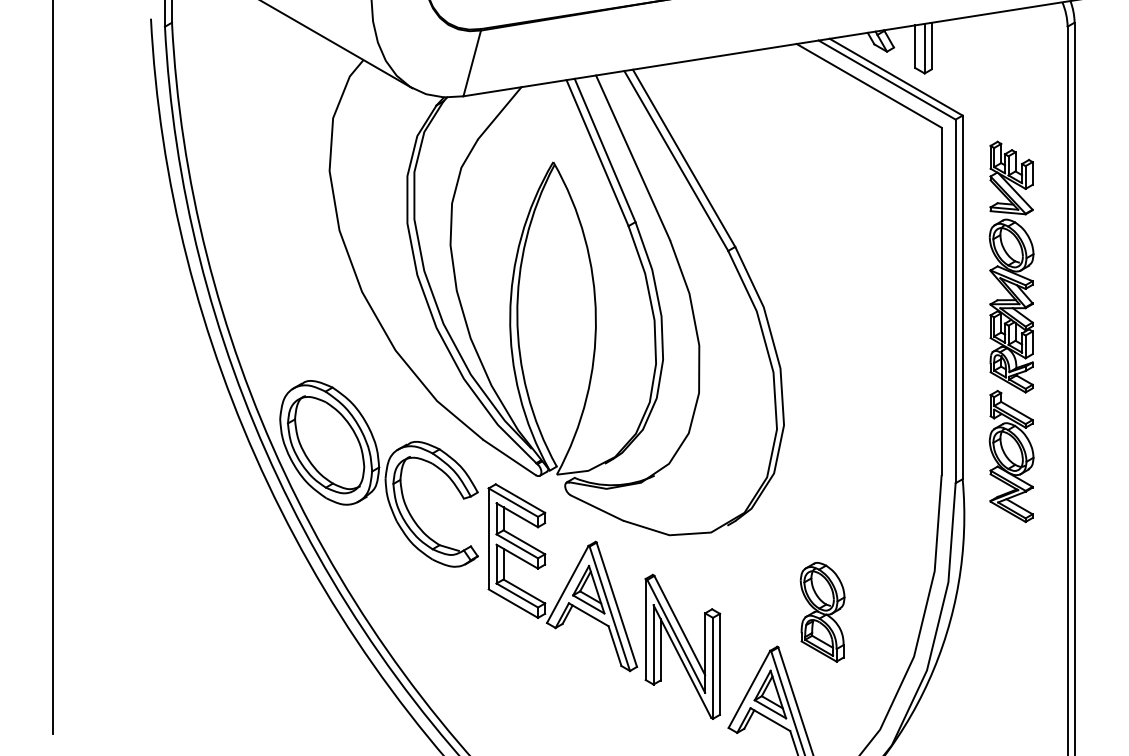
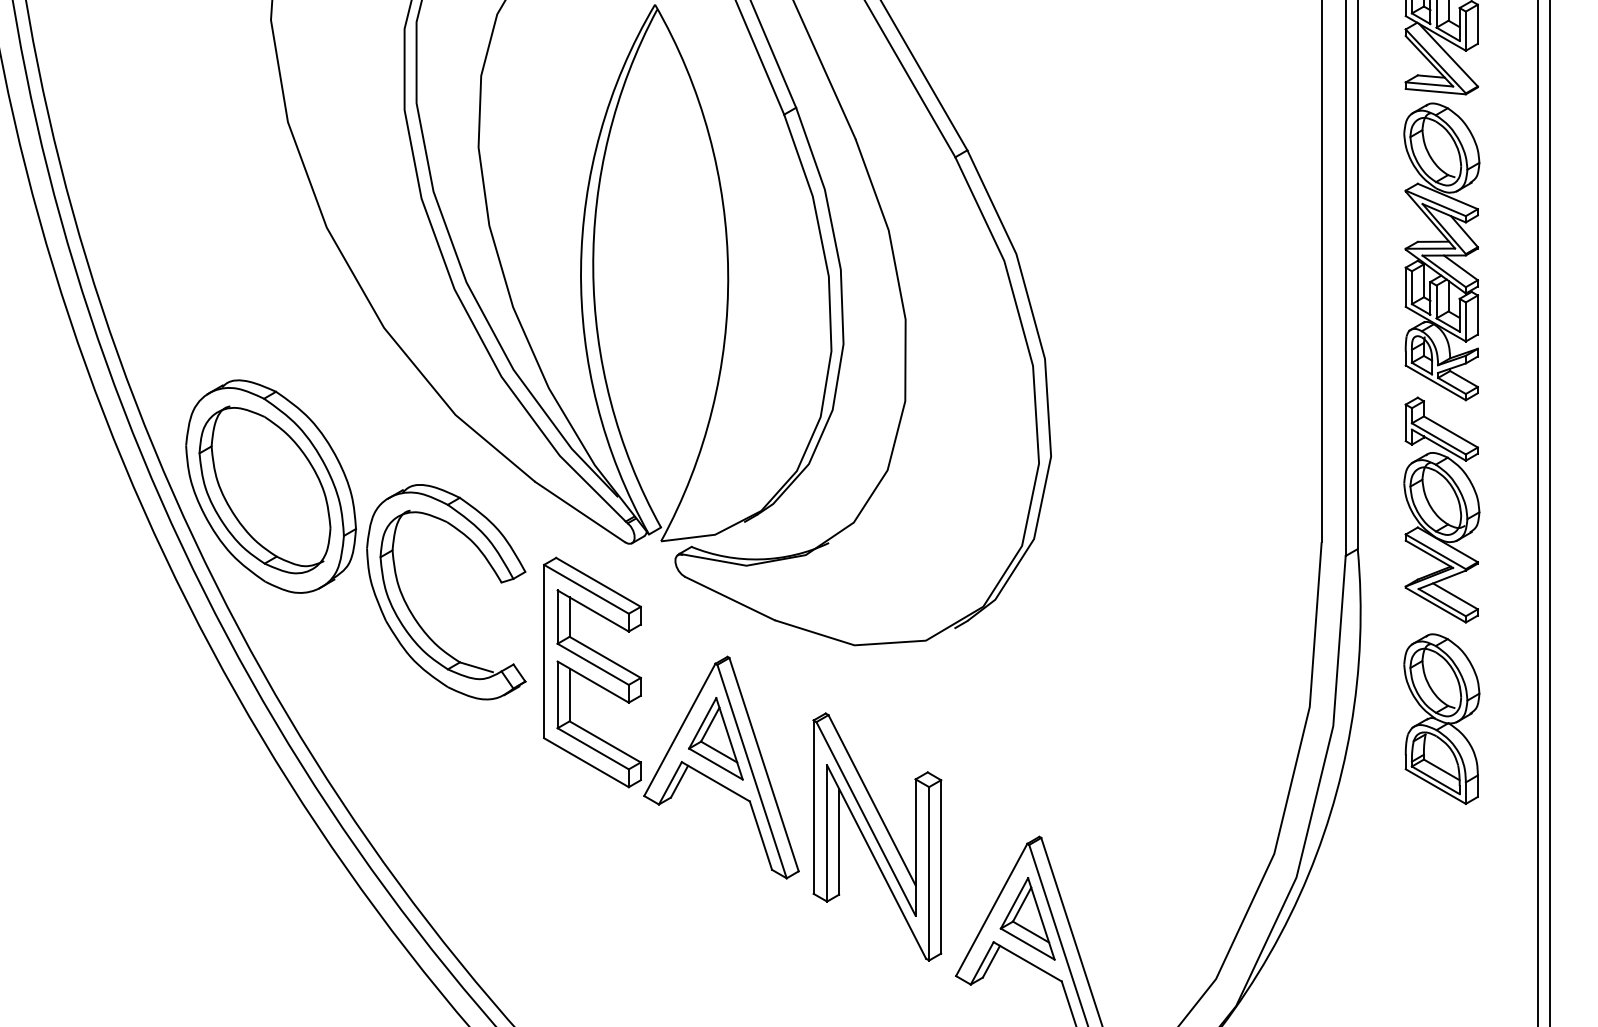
part: (822, 612) -> (1441, 719), moved

